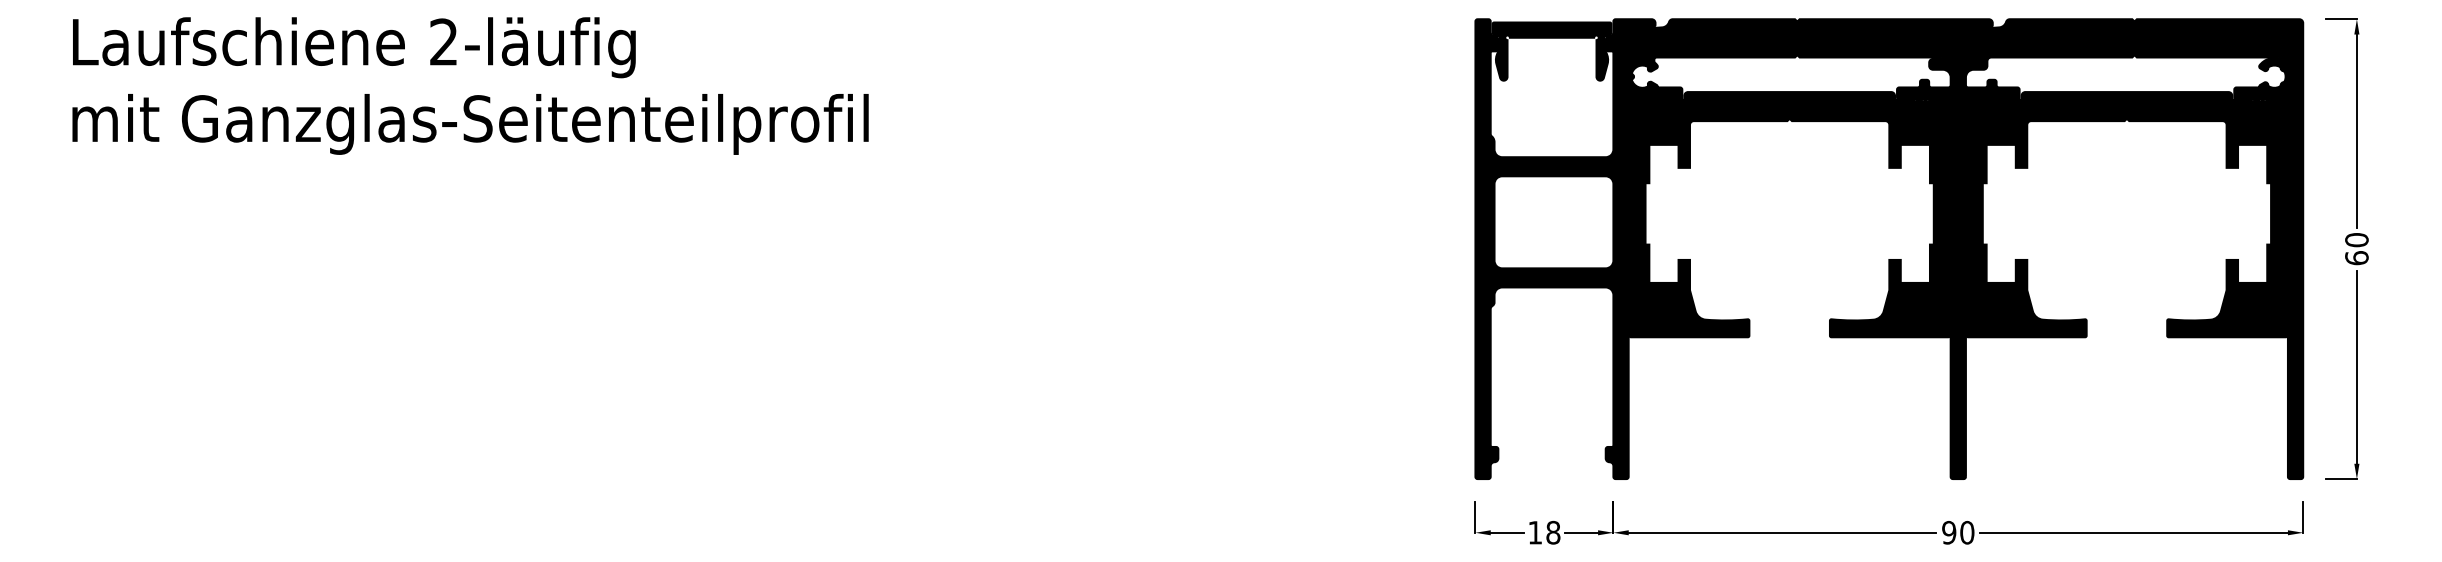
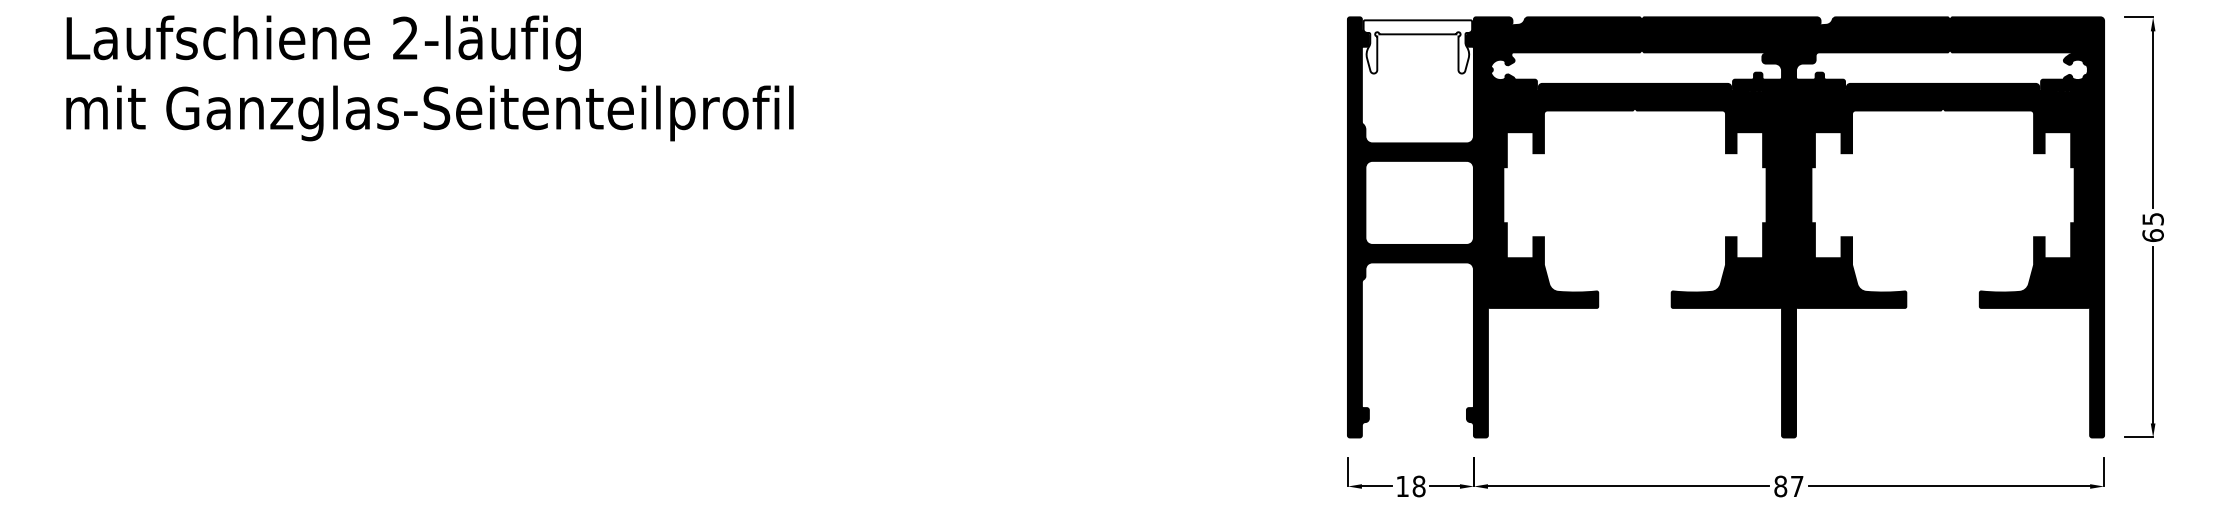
fill: (1551, 51) -> (1417, 46), removed
text: (2356, 239) -> (2152, 218), 60 -> 65
text: (1957, 532) -> (1788, 486), 90 -> 87

